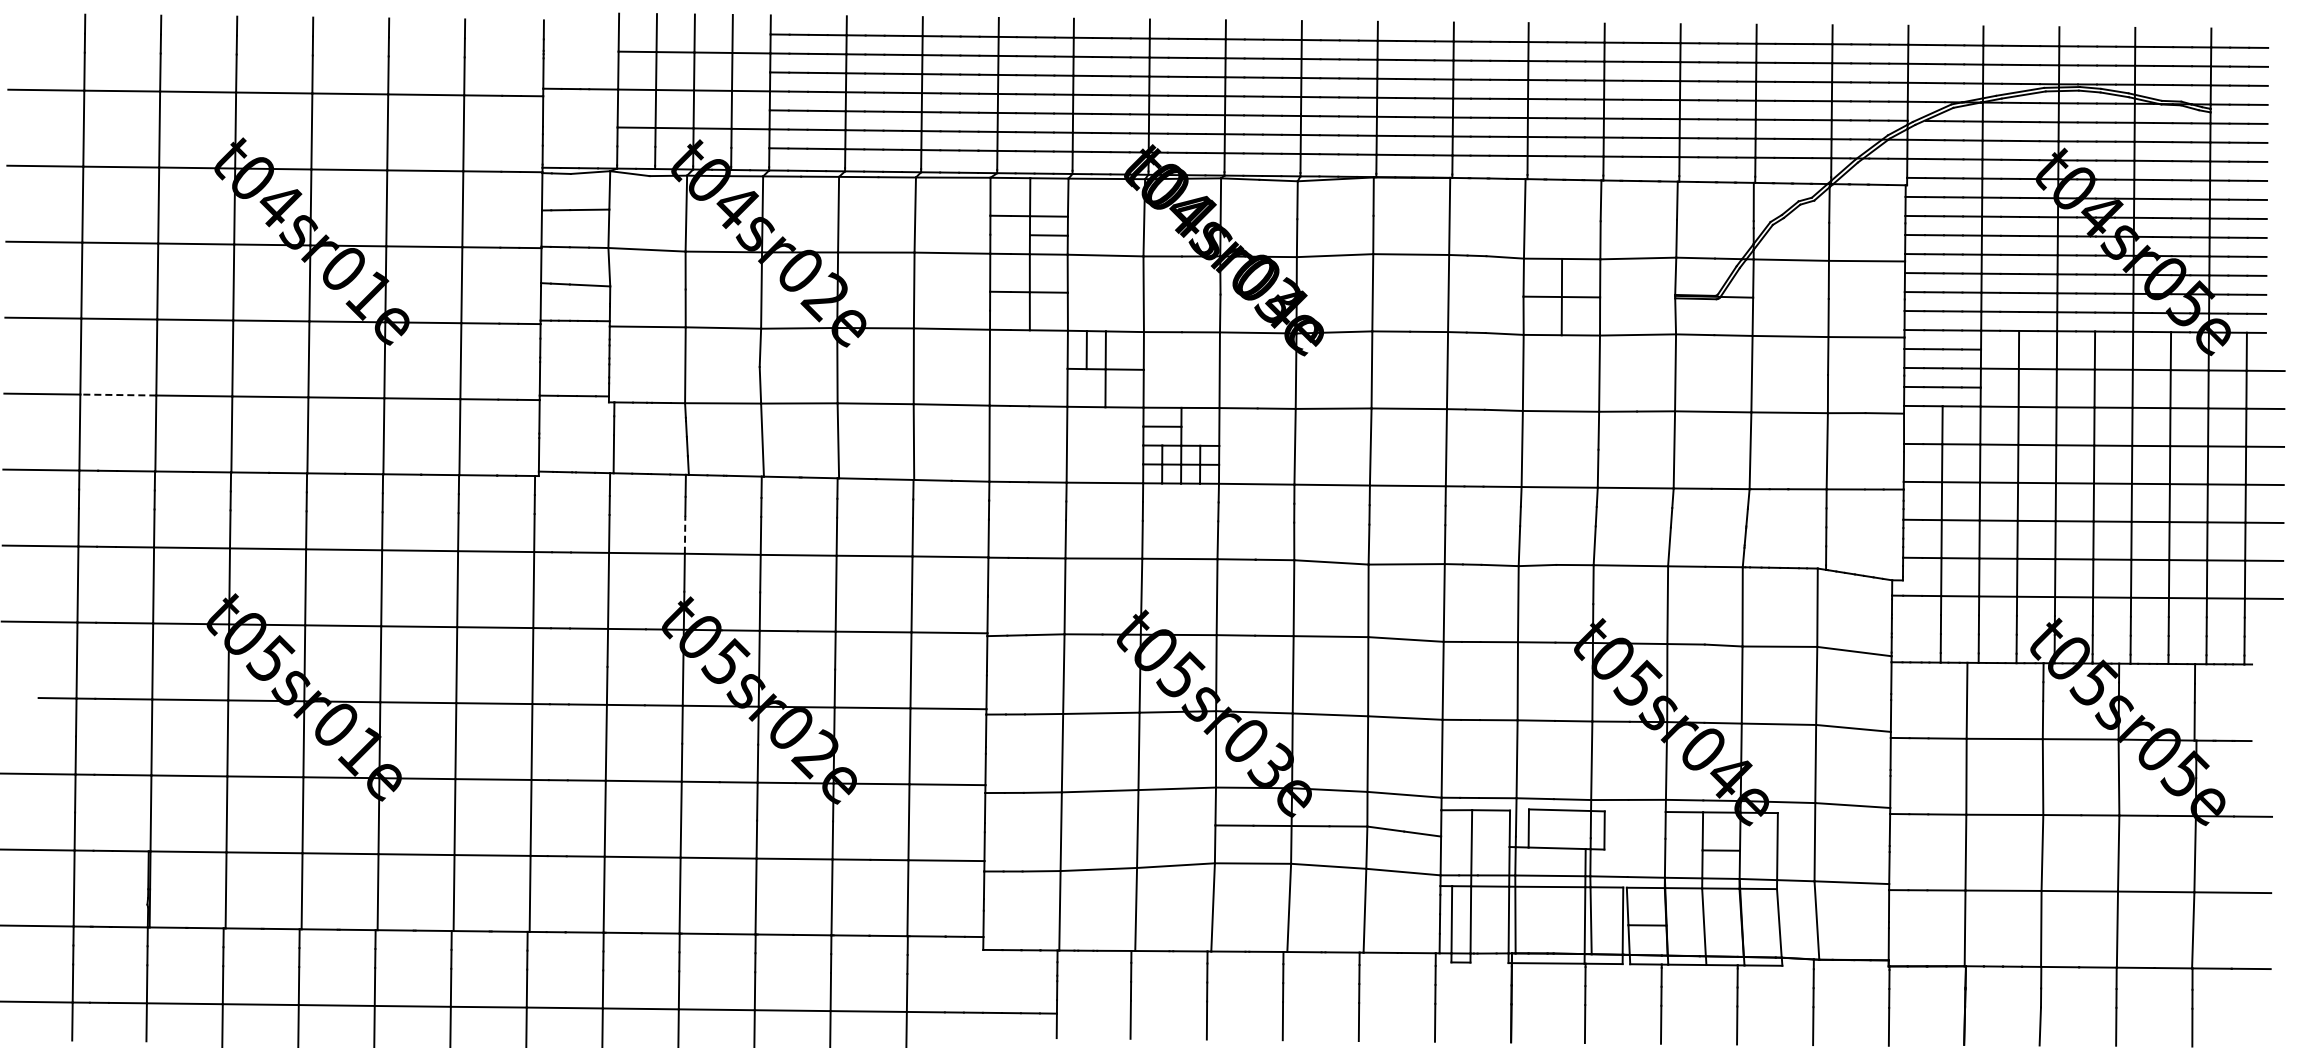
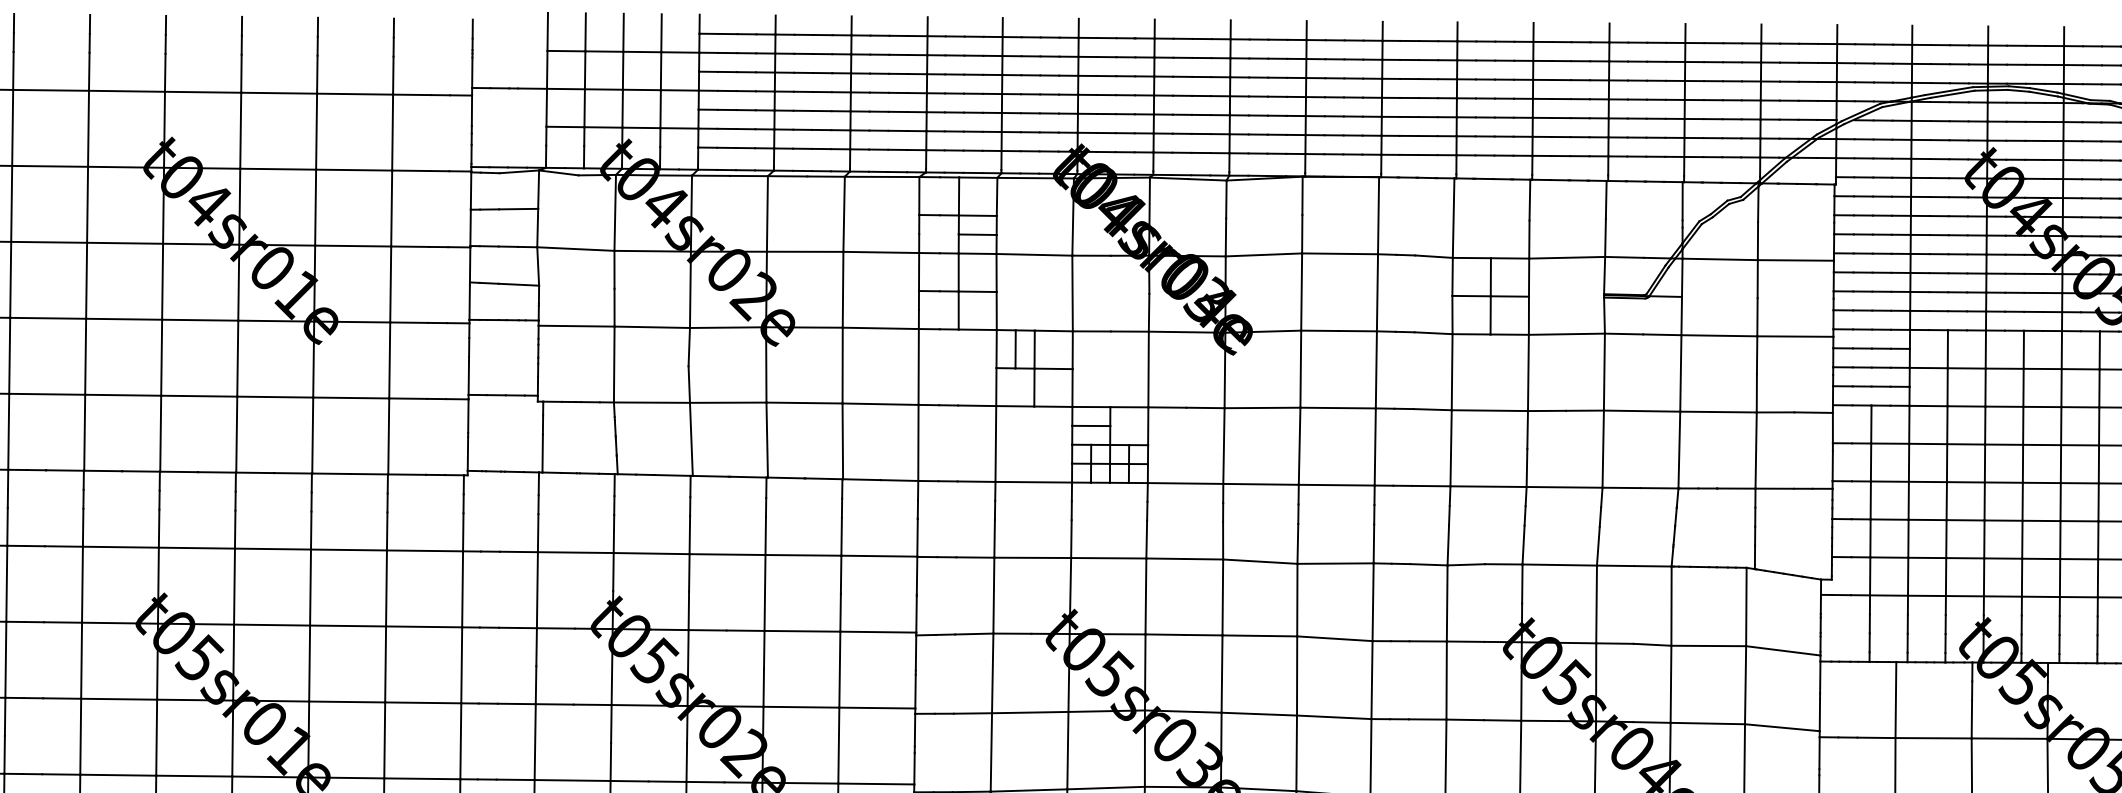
line: (118, 395) -> (47, 394), dashed -> solid
line: (685, 534) -> (614, 533), dashed -> solid

